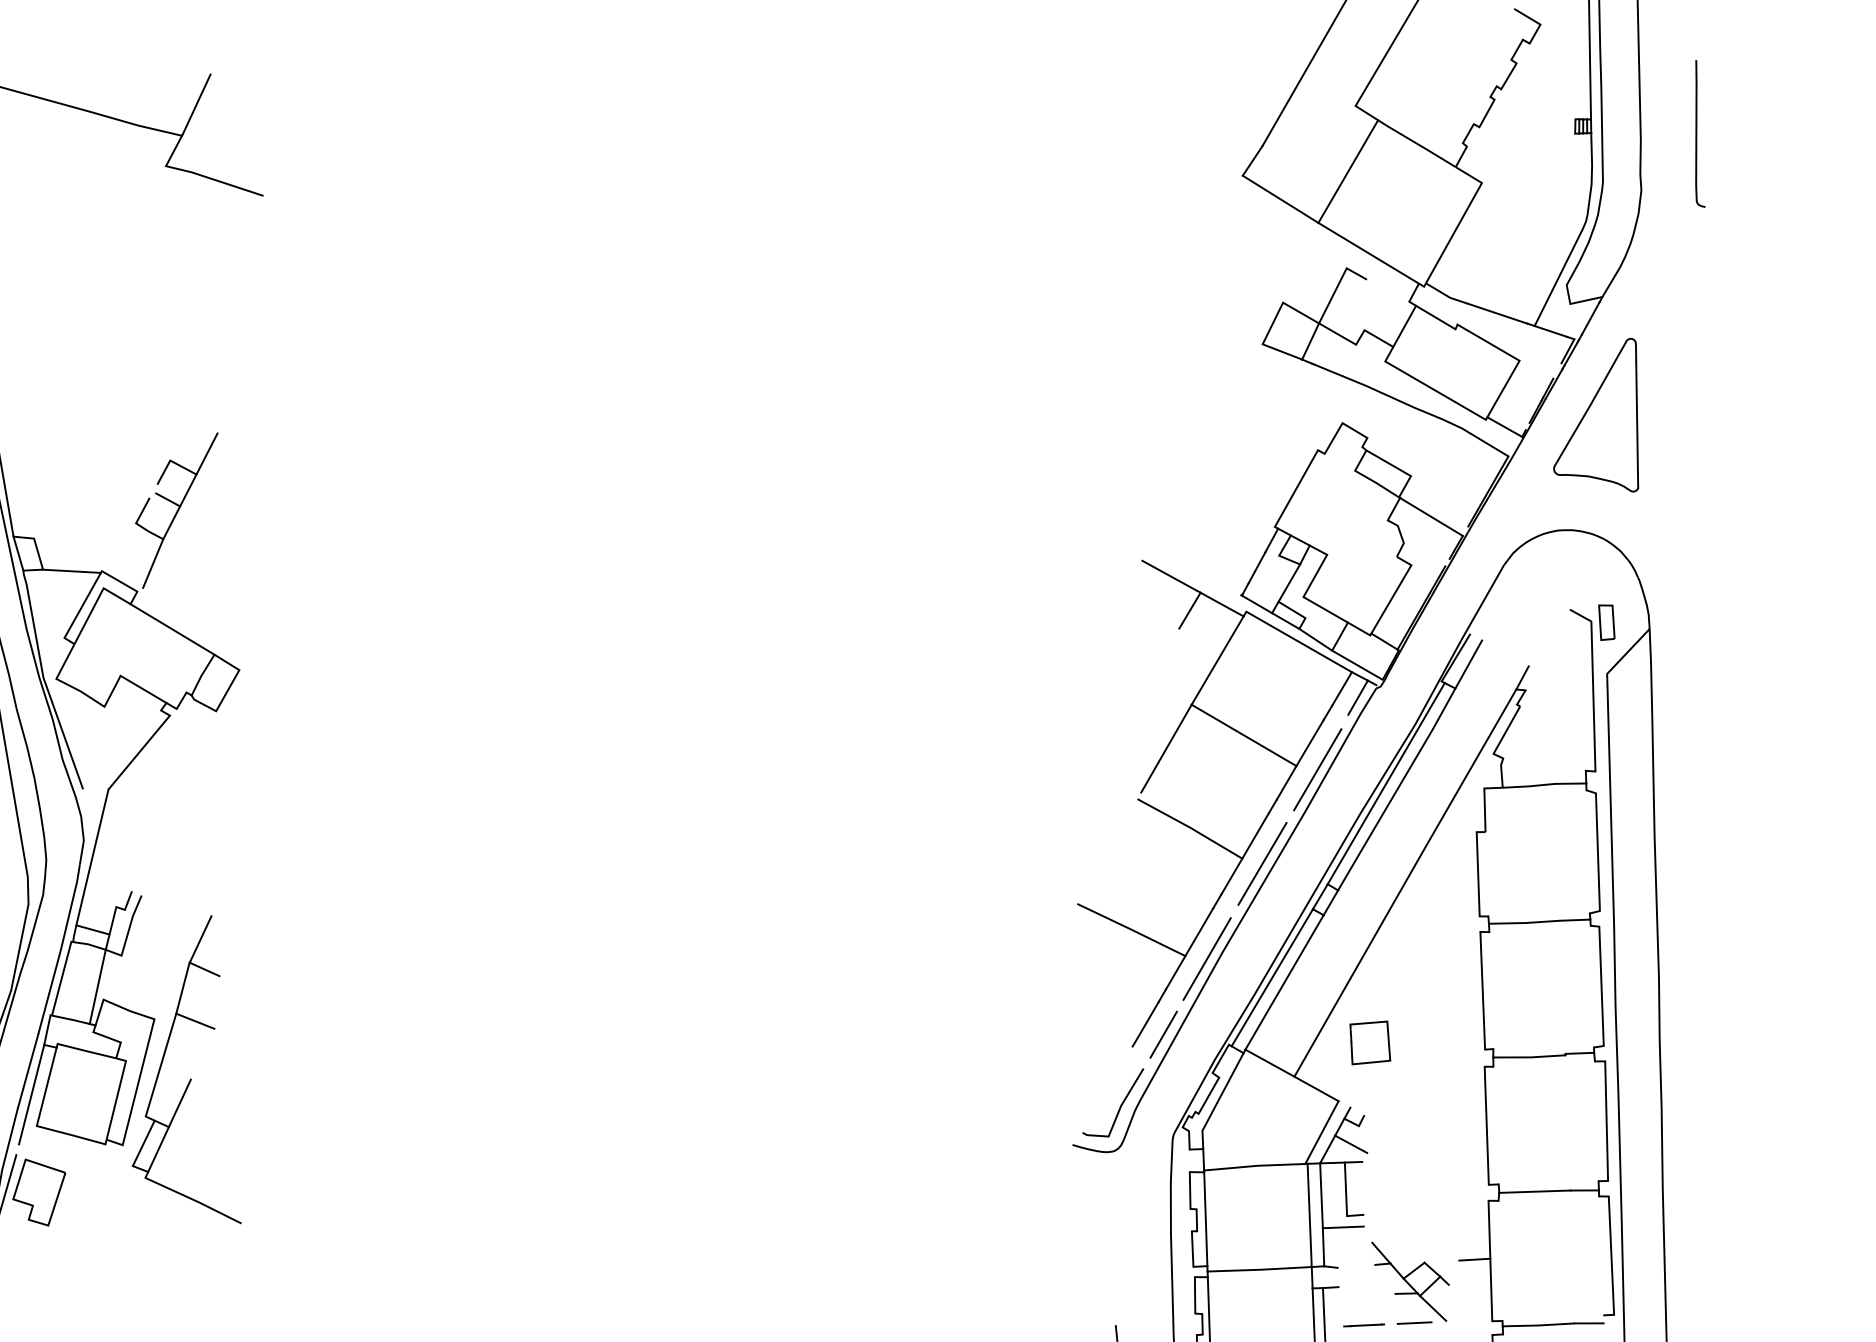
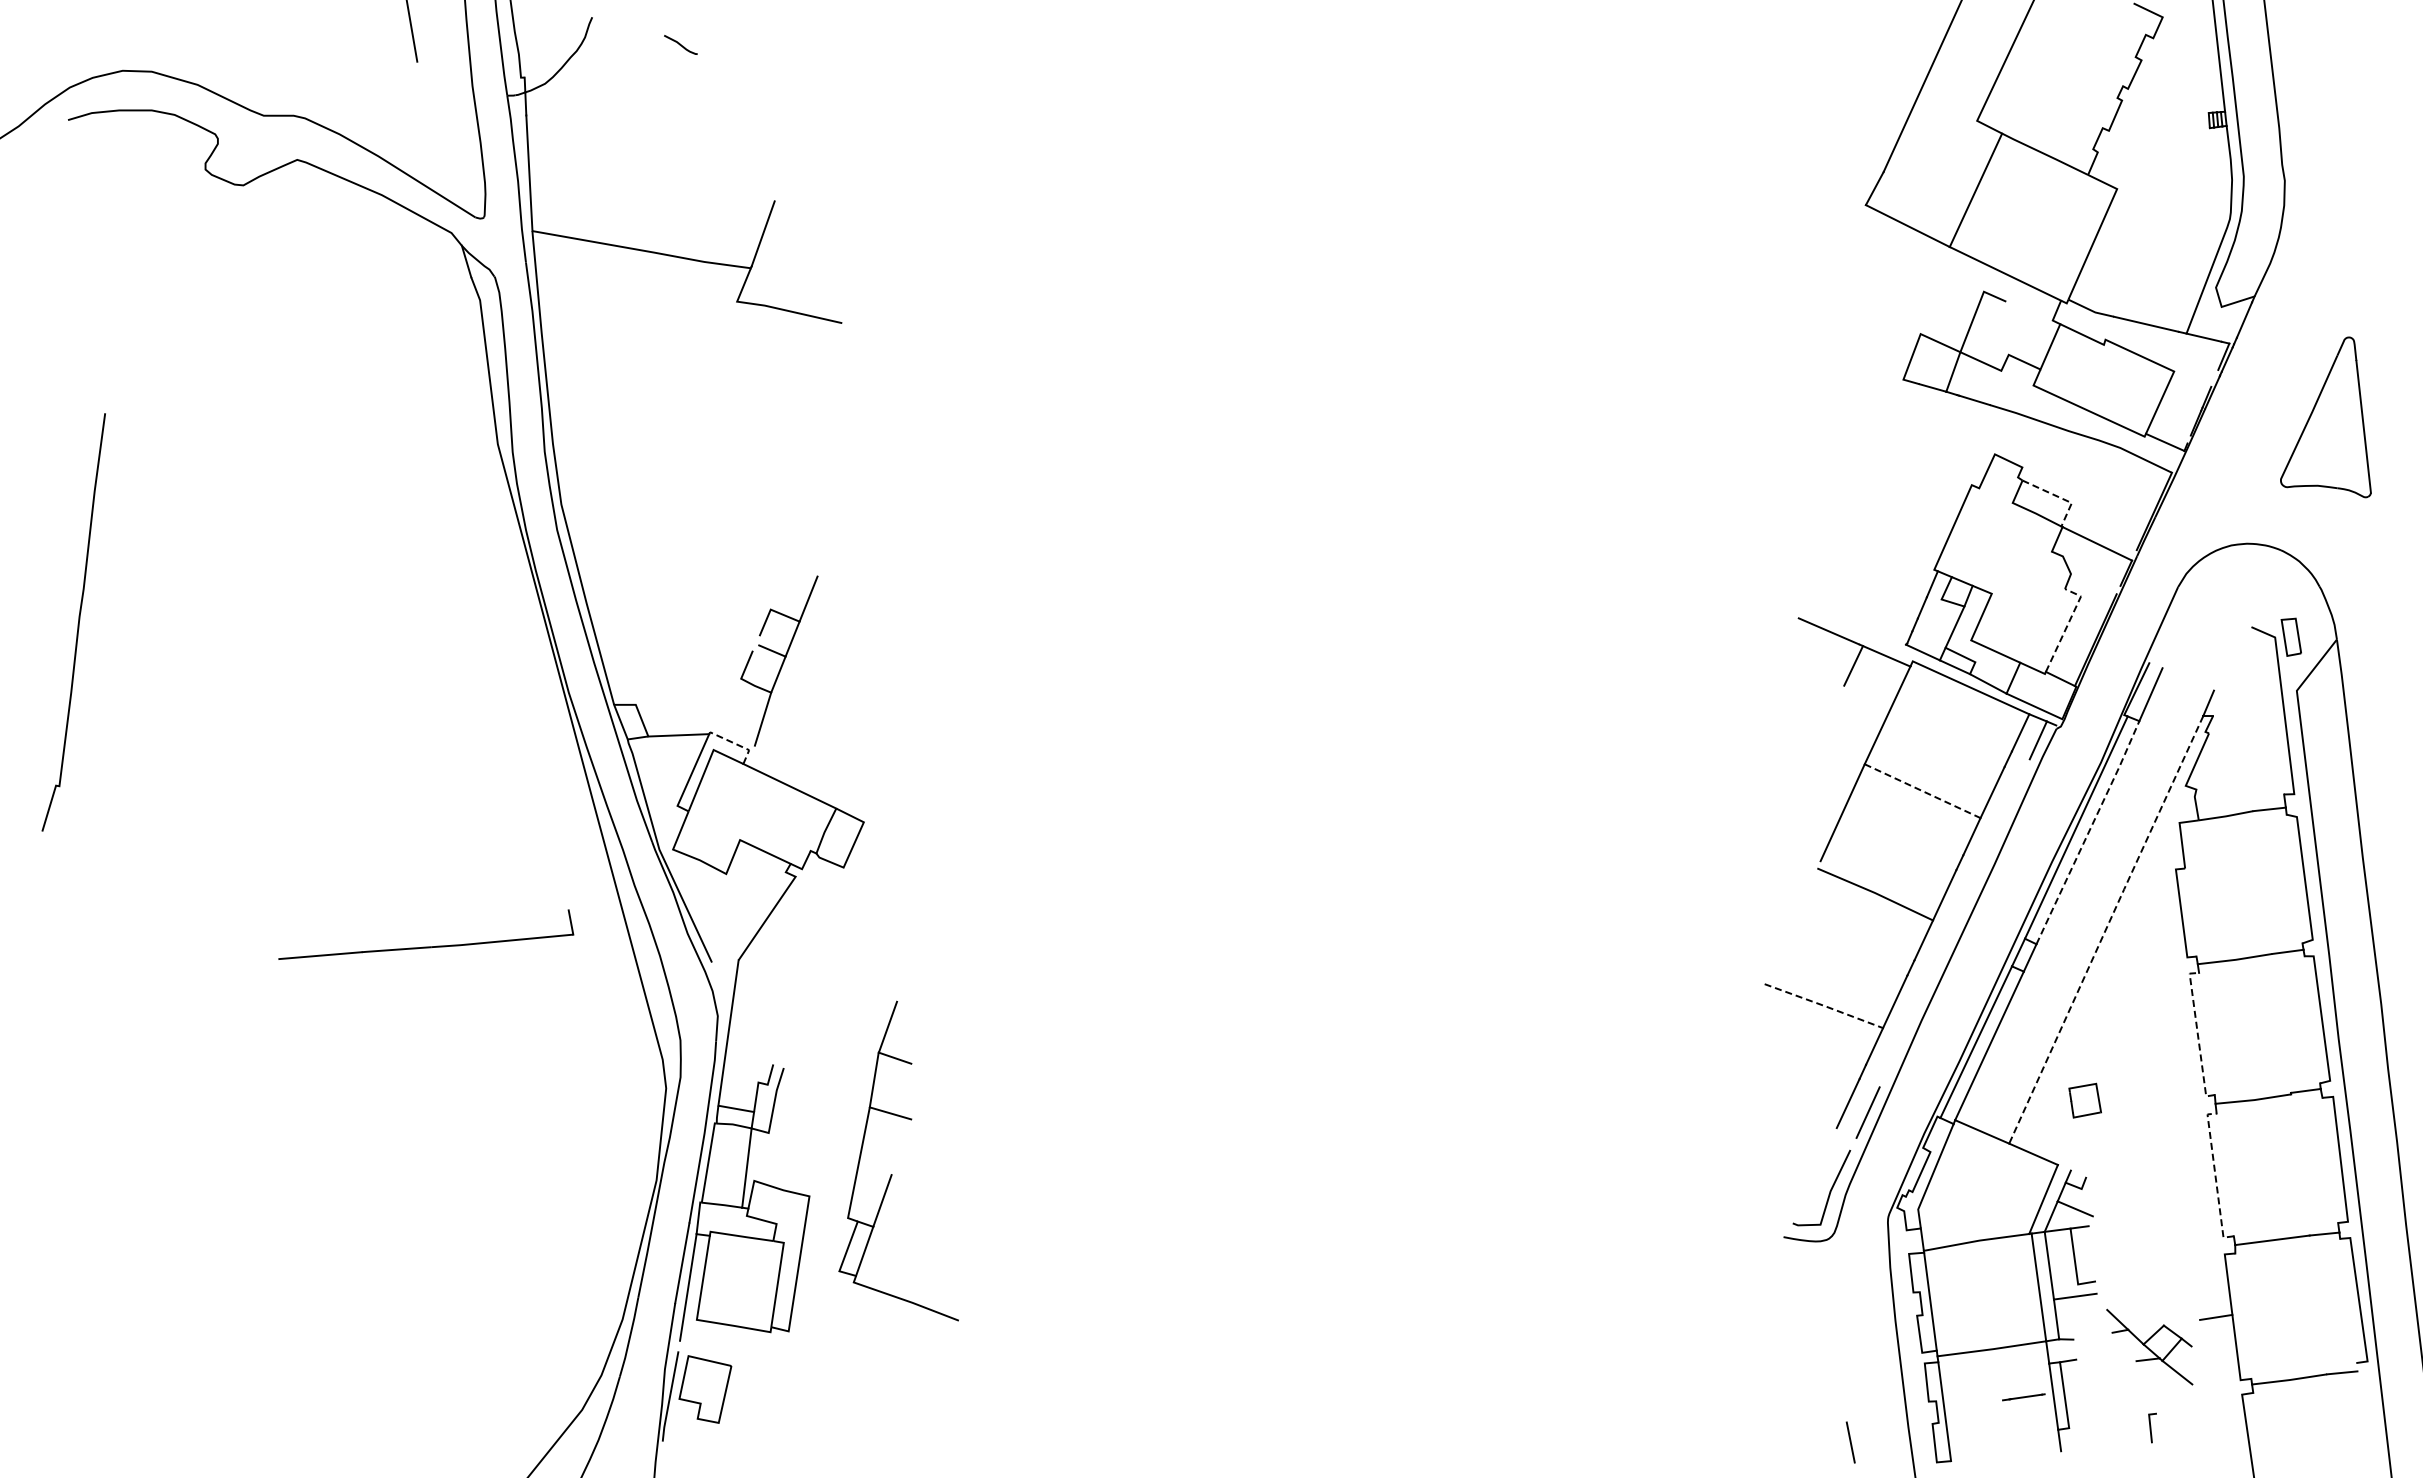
curve: (1697, 133) -> (2337, 115), removed
part: (1601, 412) -> (2325, 417), moved
line: (1399, 469) -> (2059, 497), solid -> dashed
line: (124, 584) -> (735, 743), solid -> dashed
line: (1395, 591) -> (2067, 625), solid -> dashed
line: (1243, 735) -> (1922, 791), solid -> dashed
line: (1317, 769) -> (2002, 819), removed
line: (1397, 790) -> (2088, 833), solid -> dashed
line: (1262, 863) -> (1954, 923), removed
line: (1405, 882) -> (2106, 929), solid -> dashed
line: (1131, 929) -> (1823, 1005), solid -> dashed
line: (1206, 958) -> (1905, 1028), removed
line: (1482, 990) -> (2197, 1034), solid -> dashed
part: (1369, 1042) -> (2084, 1100), size x0.7
part: (191, 1079) -> (892, 1174), moved
line: (1486, 1126) -> (2215, 1176), solid -> dashed
line: (1414, 1322) -> (2159, 1389), removed
line: (1363, 1325) -> (2023, 1397), moved

